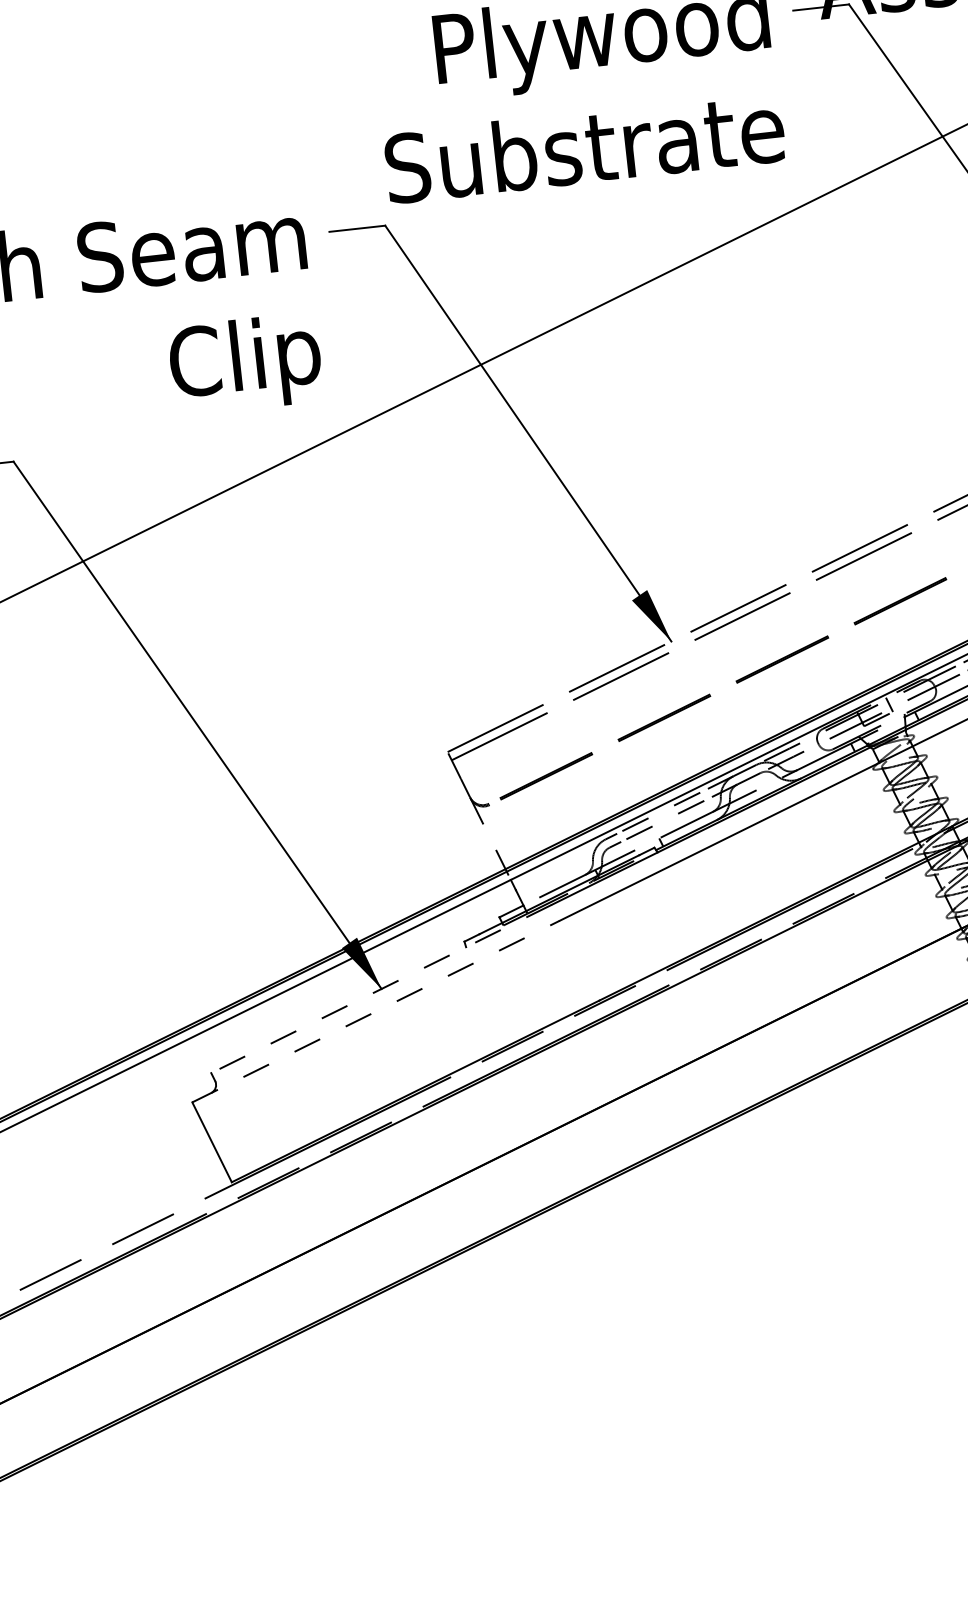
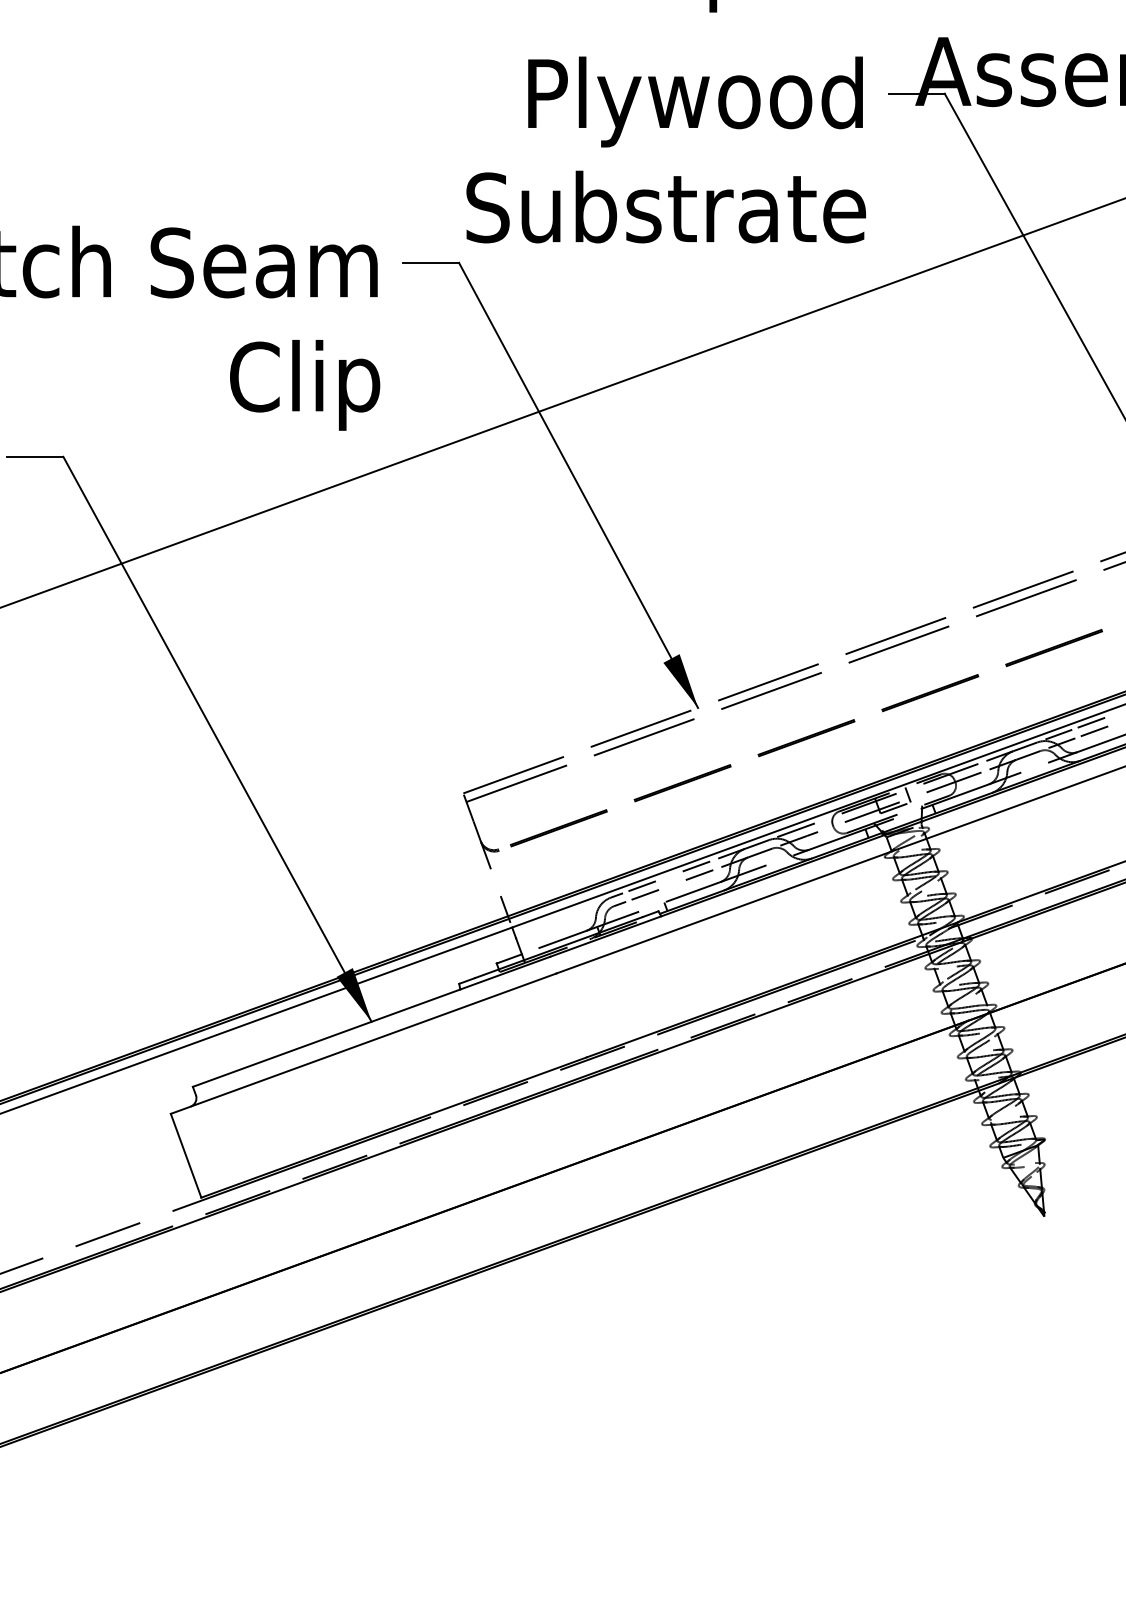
line: (381, 988) -> (371, 1021), dashed -> solid
line: (376, 1011) -> (364, 1043), dashed -> solid

